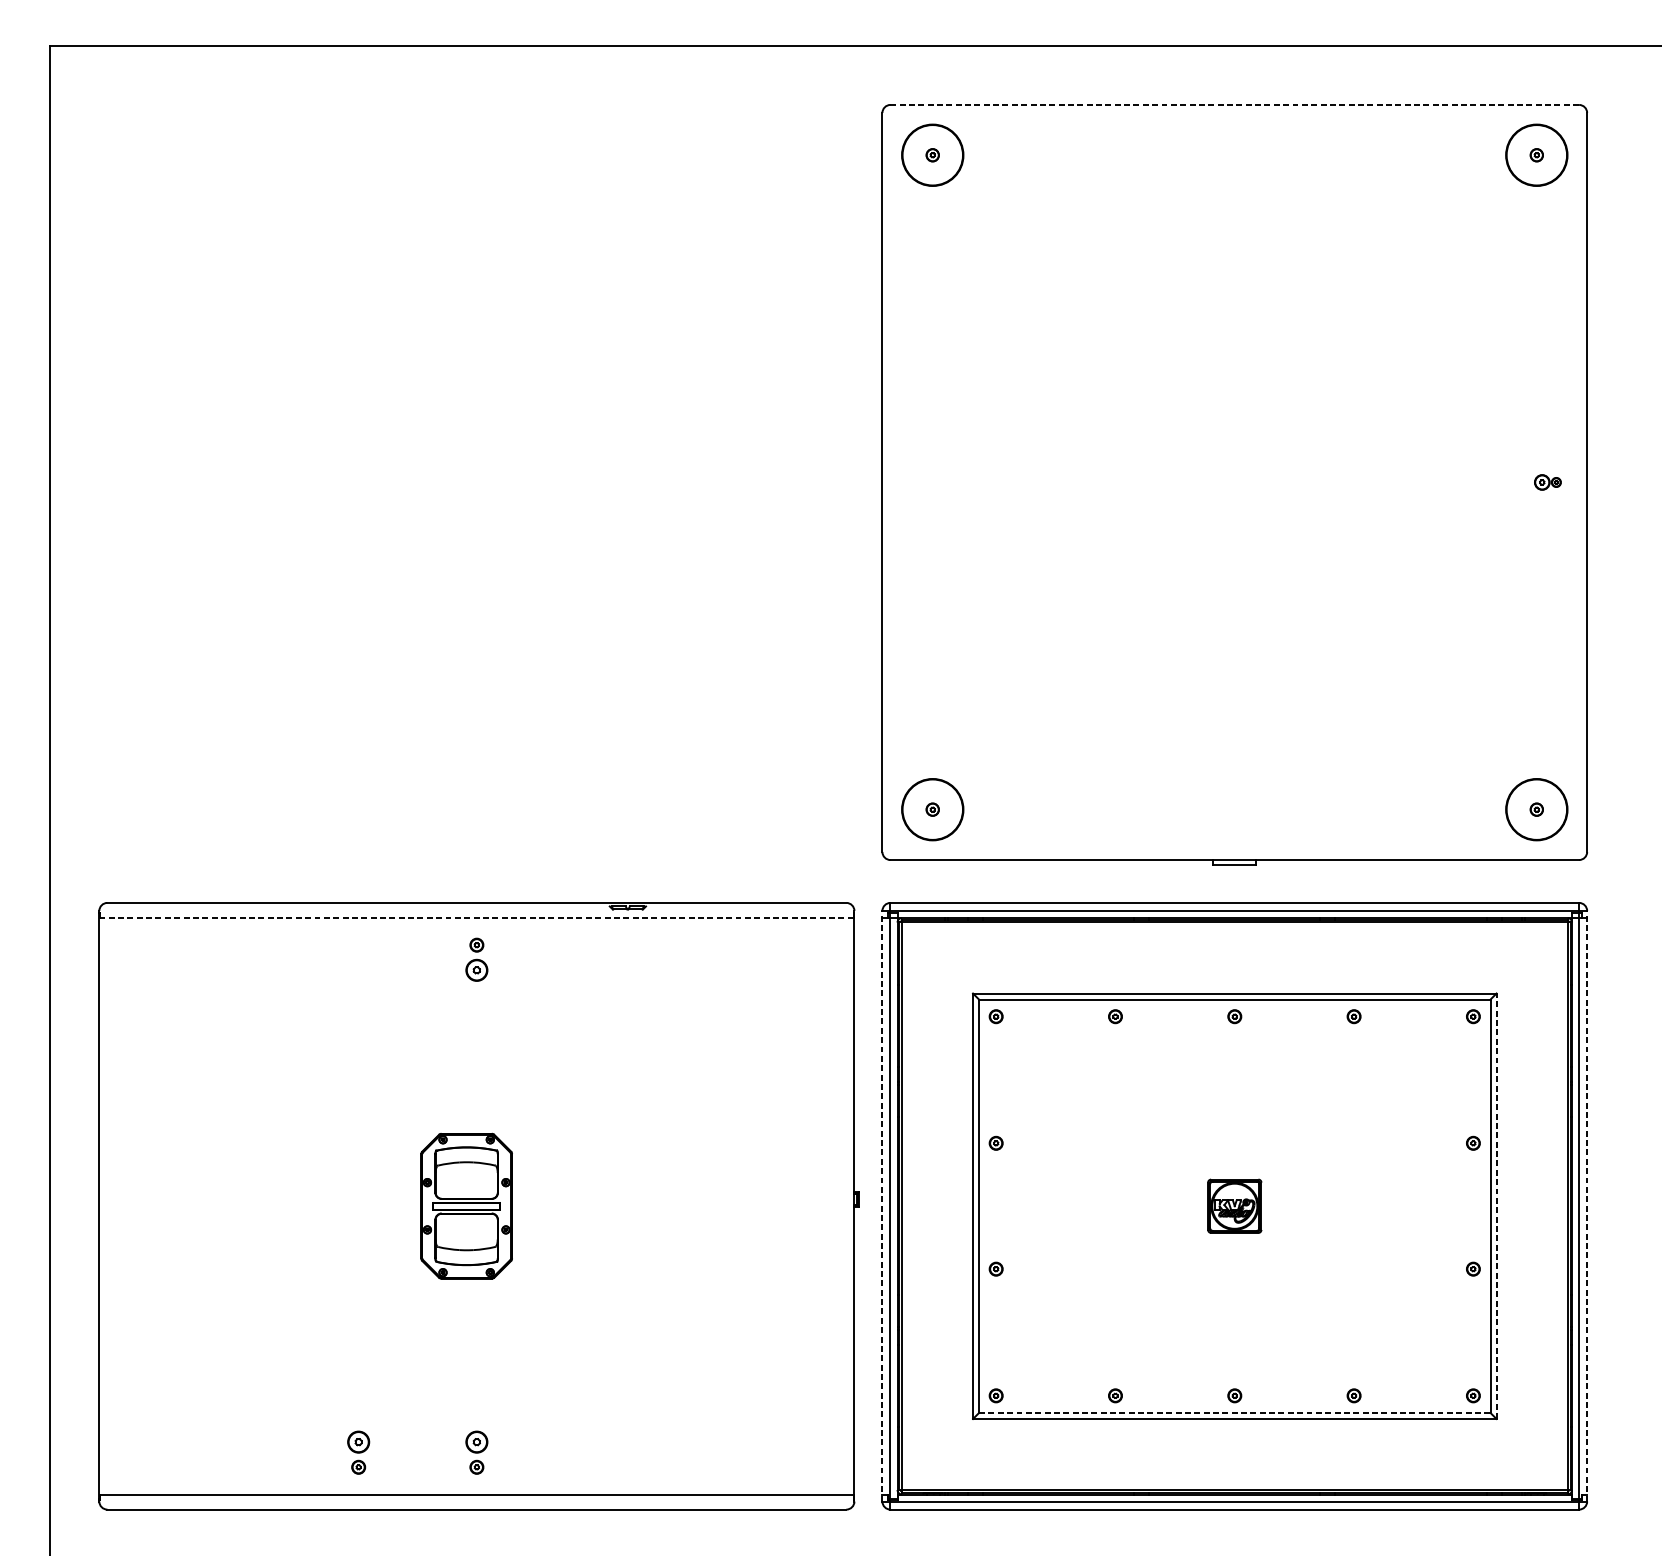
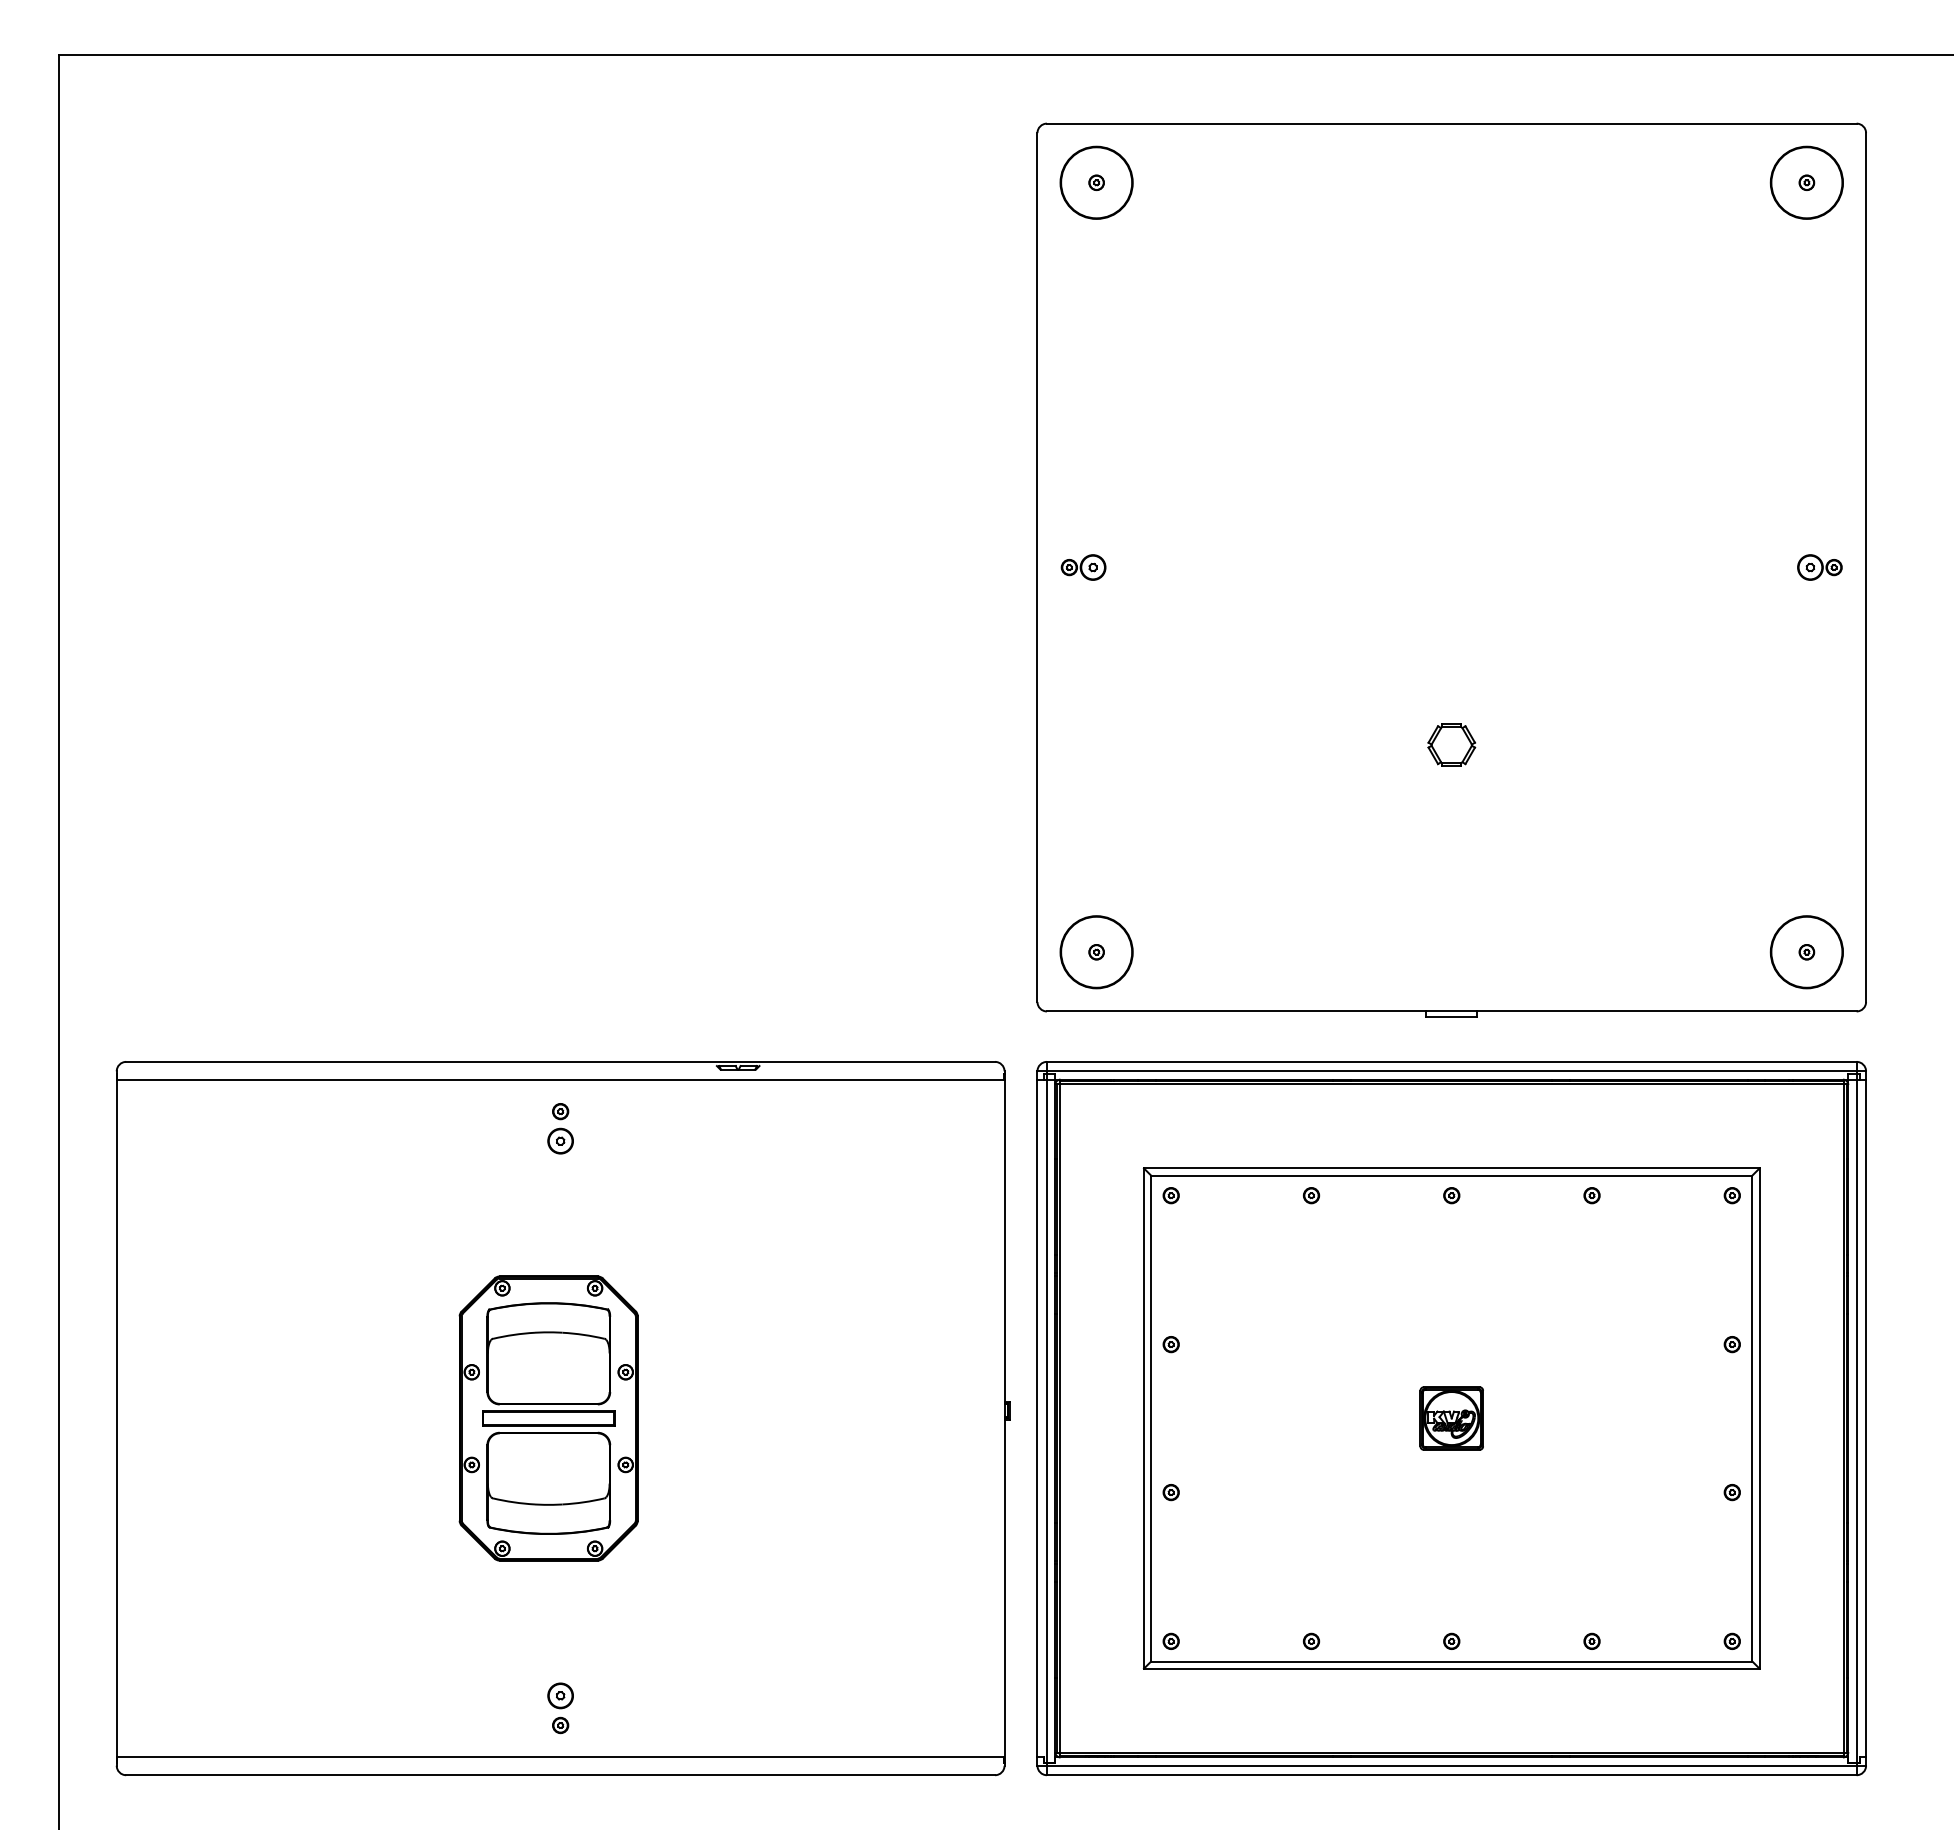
line: (1234, 104) -> (1451, 123), dashed -> solid
part: (921, 482) -> (1083, 567), added
part: (1547, 482) -> (1819, 567), size x1.43
part: (1234, 632) -> (1451, 744), added
line: (476, 917) -> (560, 1079), dashed -> solid
part: (466, 1206) -> (548, 1418), size x1.67
line: (882, 1206) -> (1037, 1418), dashed -> solid
line: (1496, 1206) -> (1759, 1418), dashed -> solid
line: (1587, 1206) -> (1866, 1418), dashed -> solid
line: (1234, 1412) -> (1451, 1661), dashed -> solid
part: (358, 1452) -> (421, 1708), removed

